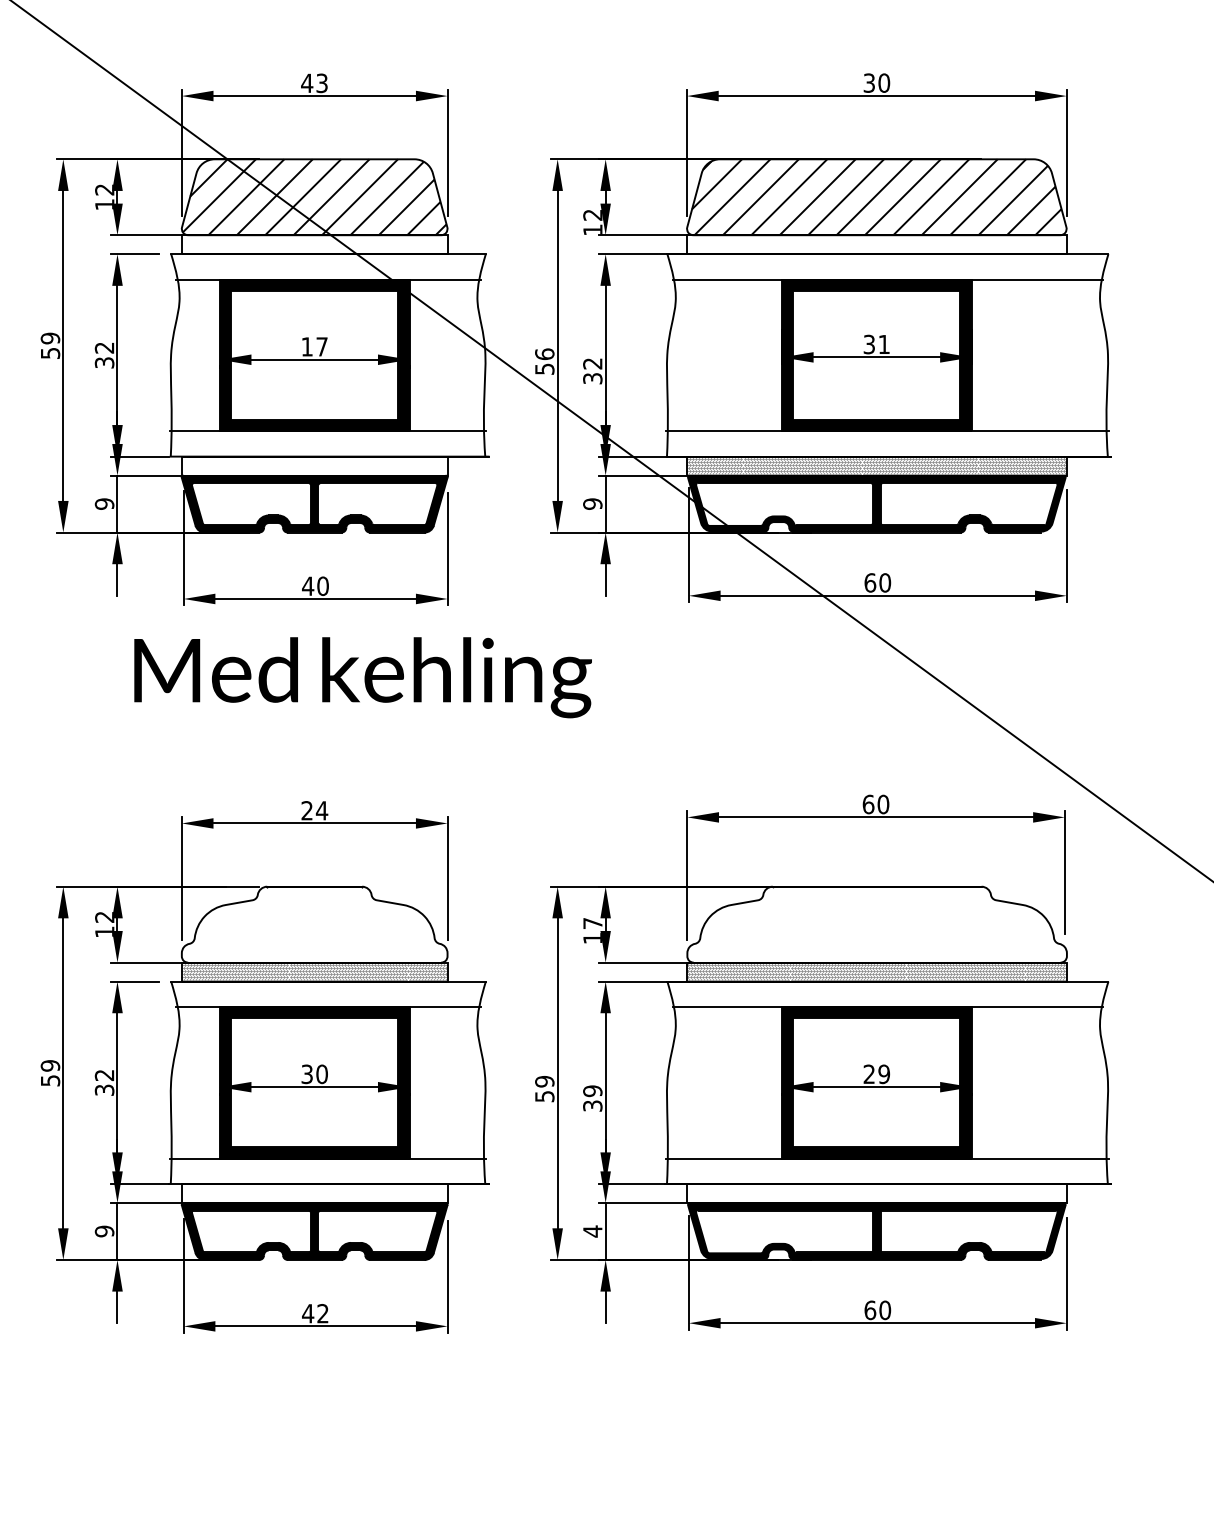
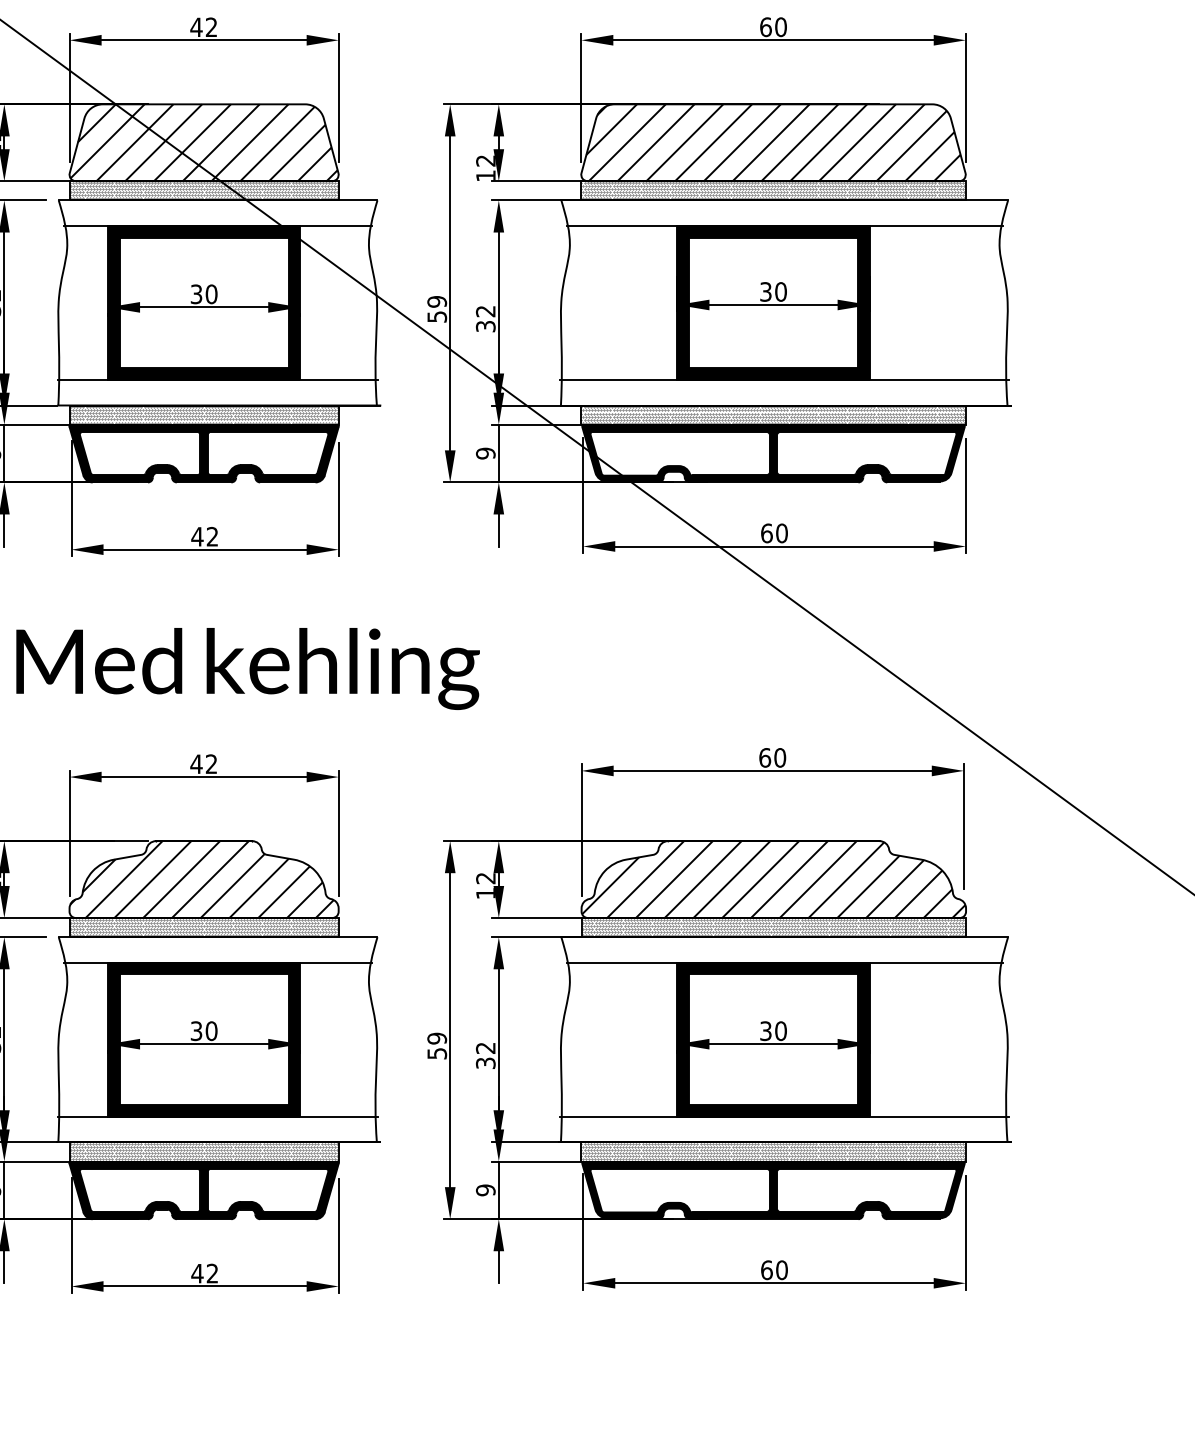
text: (869, 82) -> (766, 26), 30 -> 60
text: (321, 83) -> (211, 27), 43 -> 42
hatch: (314, 244) -> (203, 190), added
hatch: (876, 244) -> (773, 190), added
text: (884, 344) -> (781, 291), 31 -> 30
text: (314, 346) -> (203, 293), 17 -> 30
text: (544, 354) -> (436, 302), 56 -> 59
hatch: (314, 465) -> (203, 414), added
text: (322, 585) -> (212, 536), 40 -> 42
text: (362, 677) -> (247, 668), moved
text: (314, 810) -> (203, 763), 24 -> 42
text: (592, 923) -> (485, 878), 17 -> 12
hatch: (312, 924) -> (201, 879), added
hatch: (876, 924) -> (773, 879), added
text: (876, 1074) -> (773, 1031), 29 -> 30
text: (592, 1091) -> (485, 1048), 39 -> 32
hatch: (314, 1192) -> (203, 1150), added
hatch: (876, 1192) -> (773, 1150), added
text: (592, 1231) -> (485, 1190), 4 -> 9

